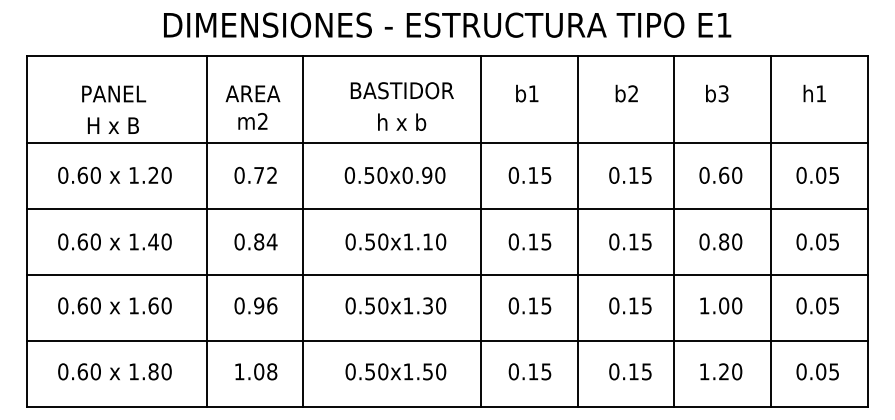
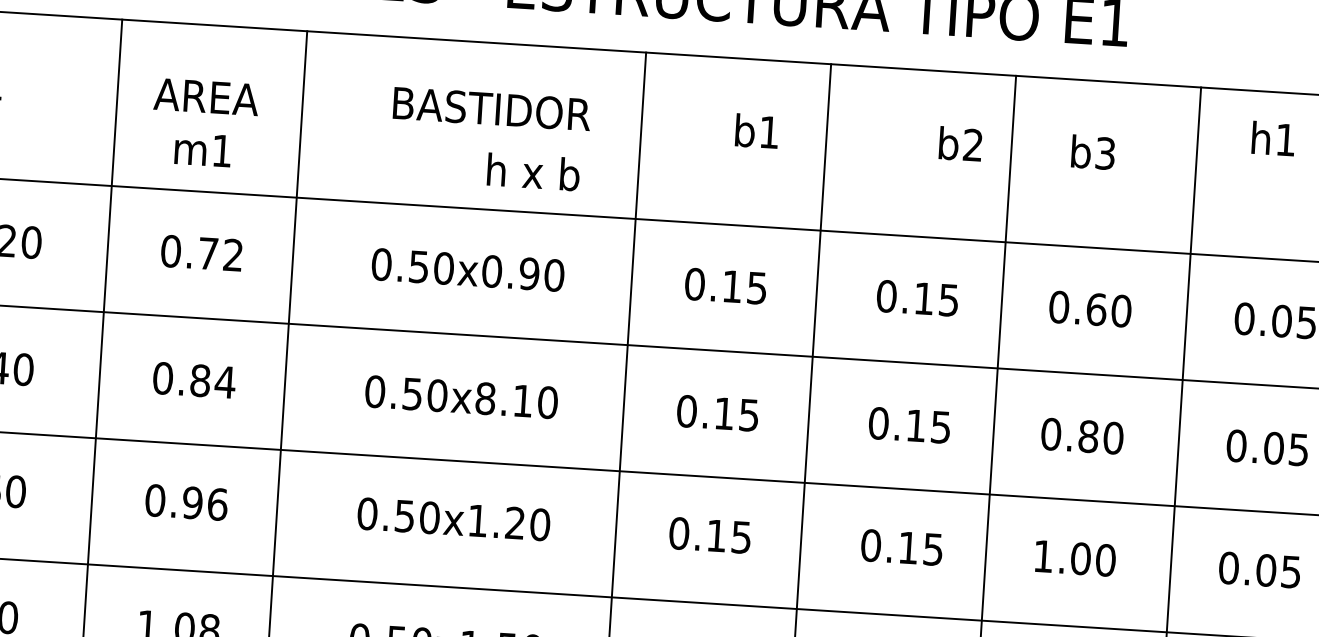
text: (527, 93) -> (757, 131), moved
text: (626, 93) -> (960, 143), moved
text: (814, 93) -> (1273, 138), moved
text: (262, 120) -> (221, 149), m2 -> m1
text: (402, 121) -> (534, 170), moved
text: (408, 241) -> (485, 397), 0.50x1.10 -> 0.50x8.10
text: (427, 305) -> (514, 522), 0.50x1.30 -> 0.50x1.20

